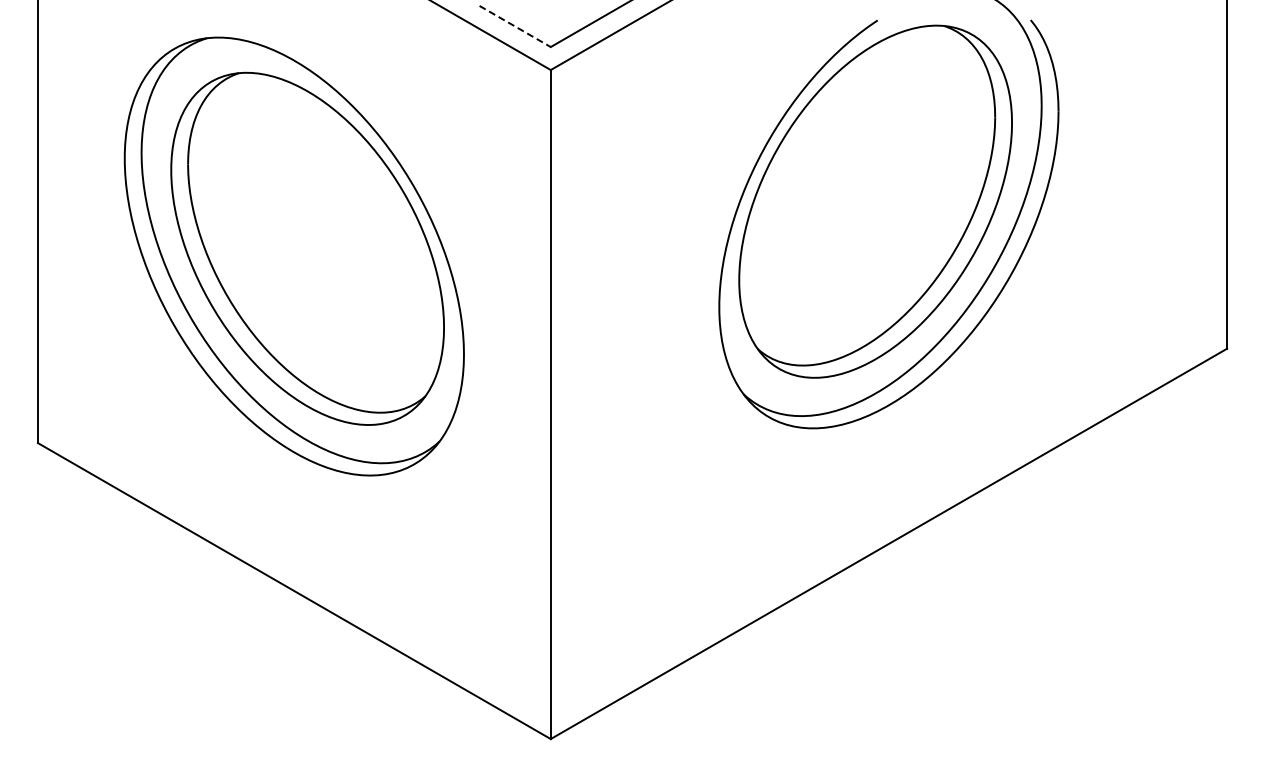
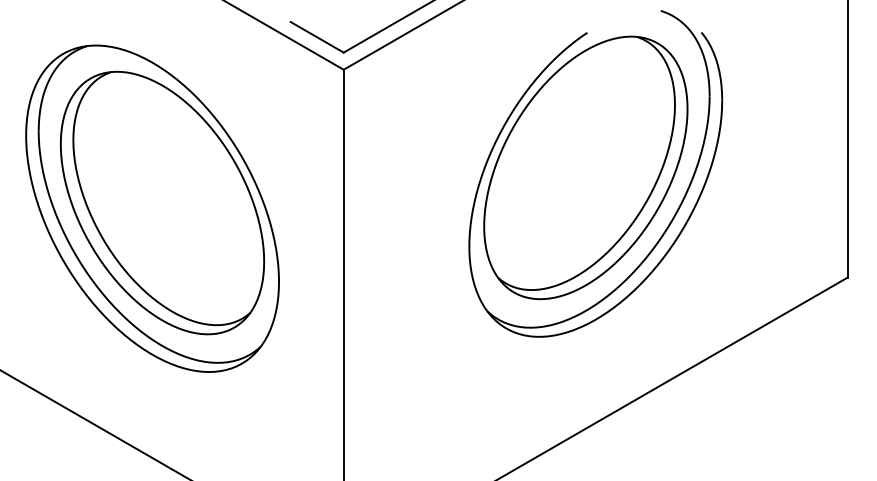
line: (515, 26) -> (317, 37), dashed -> solid

